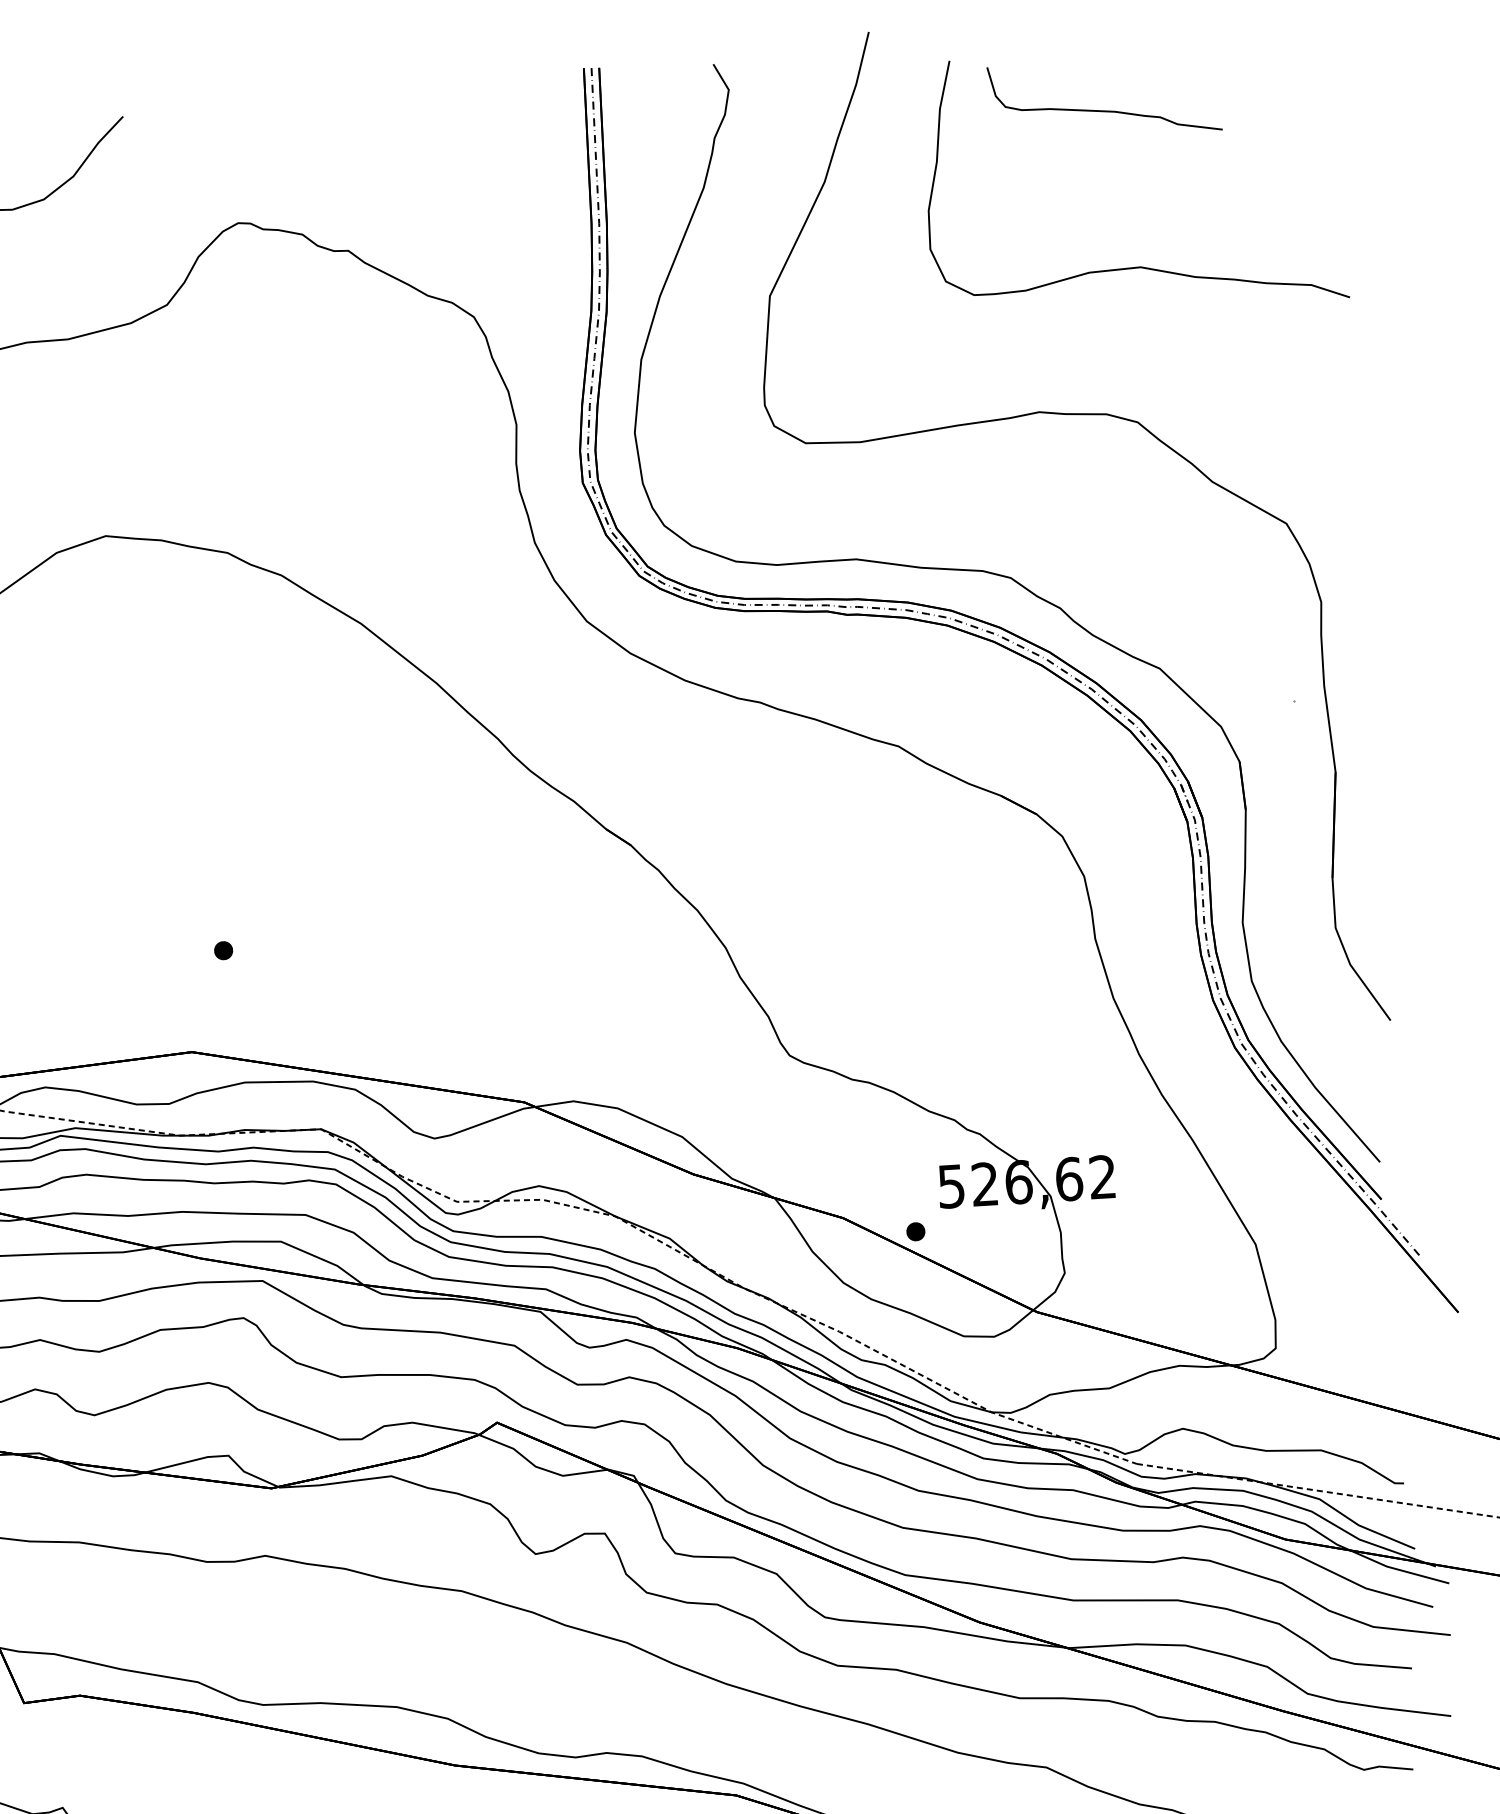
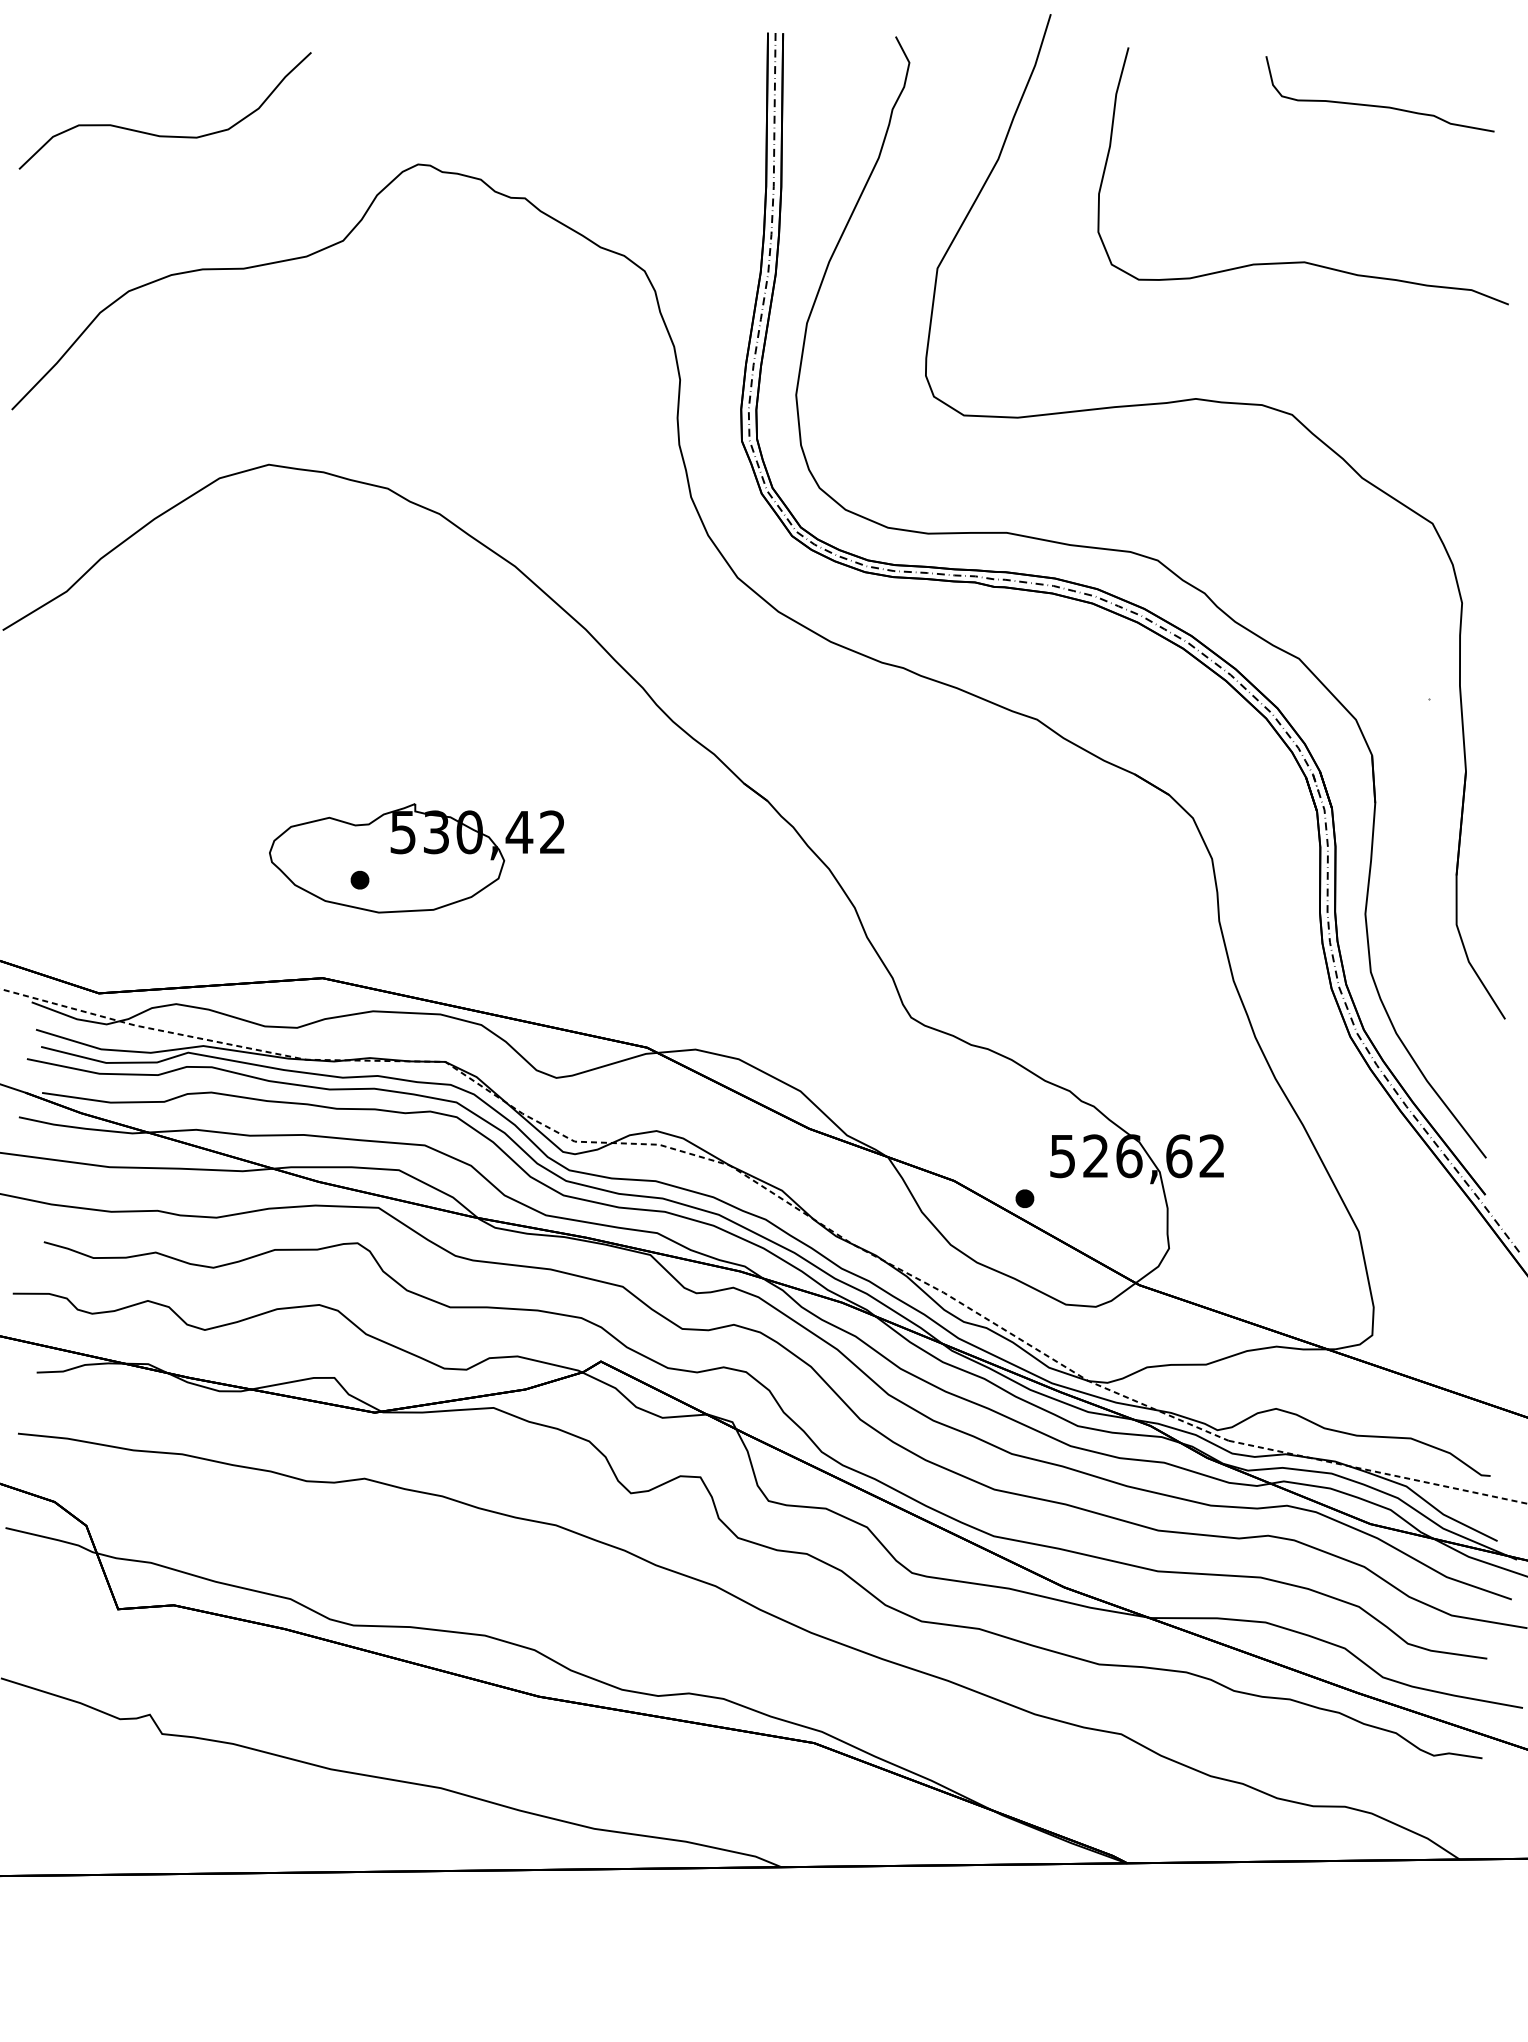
curve: (1104, 110) -> (1379, 105), moved
part: (279, 925) -> (416, 858), added

